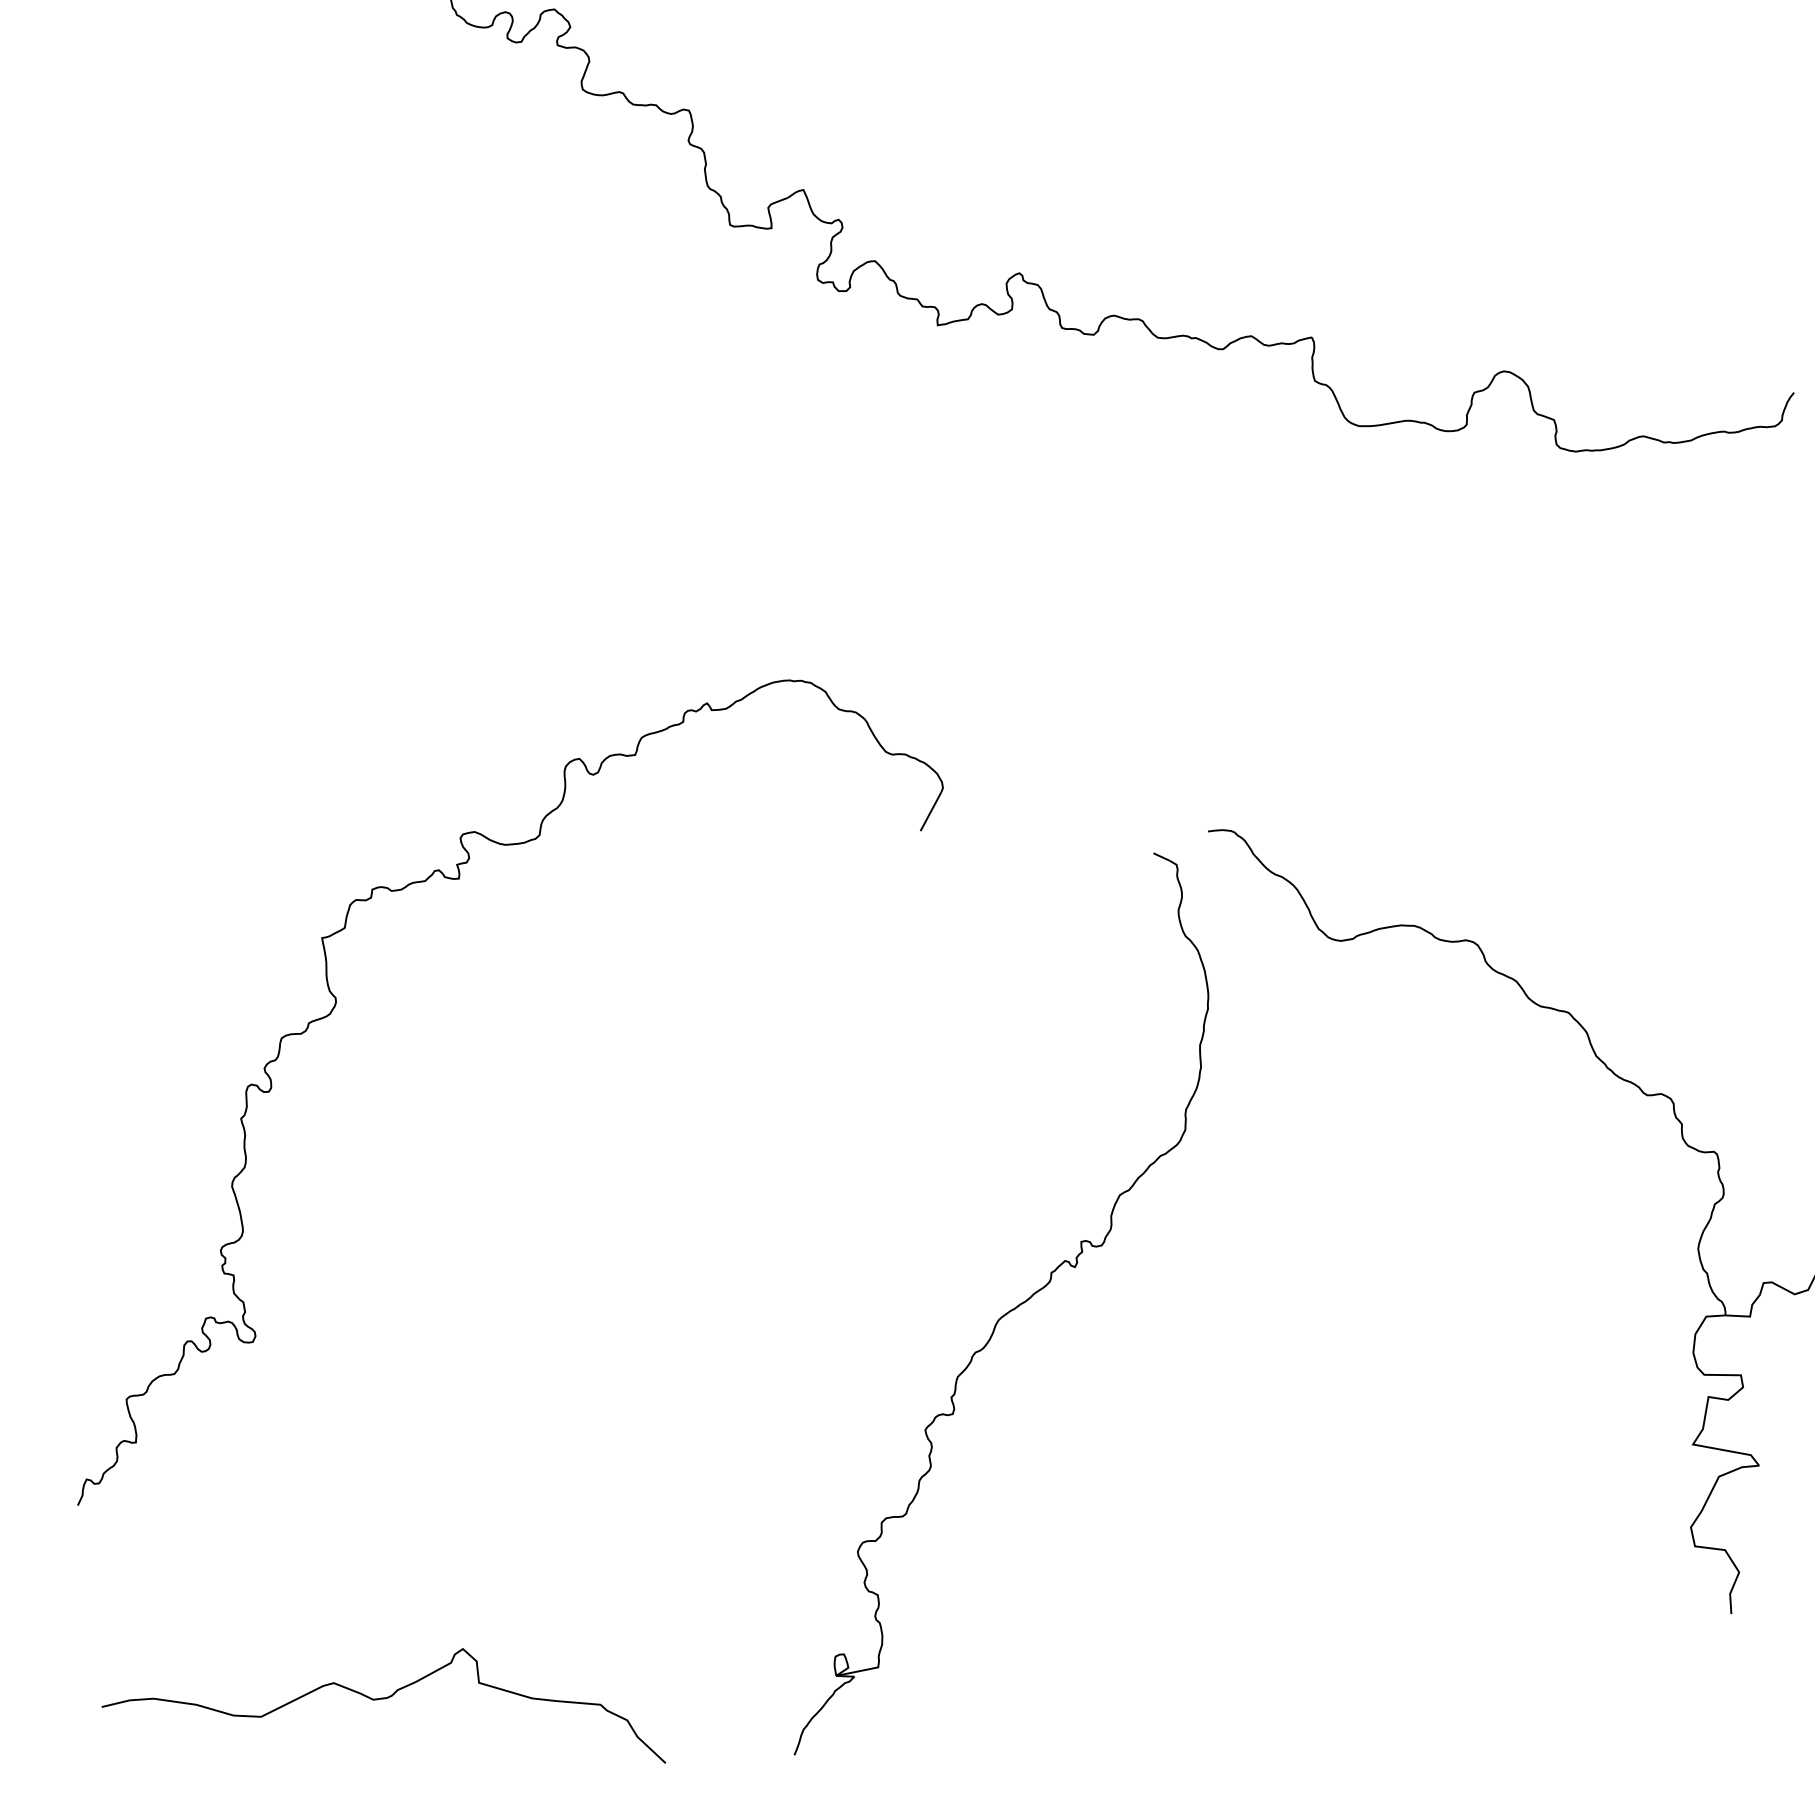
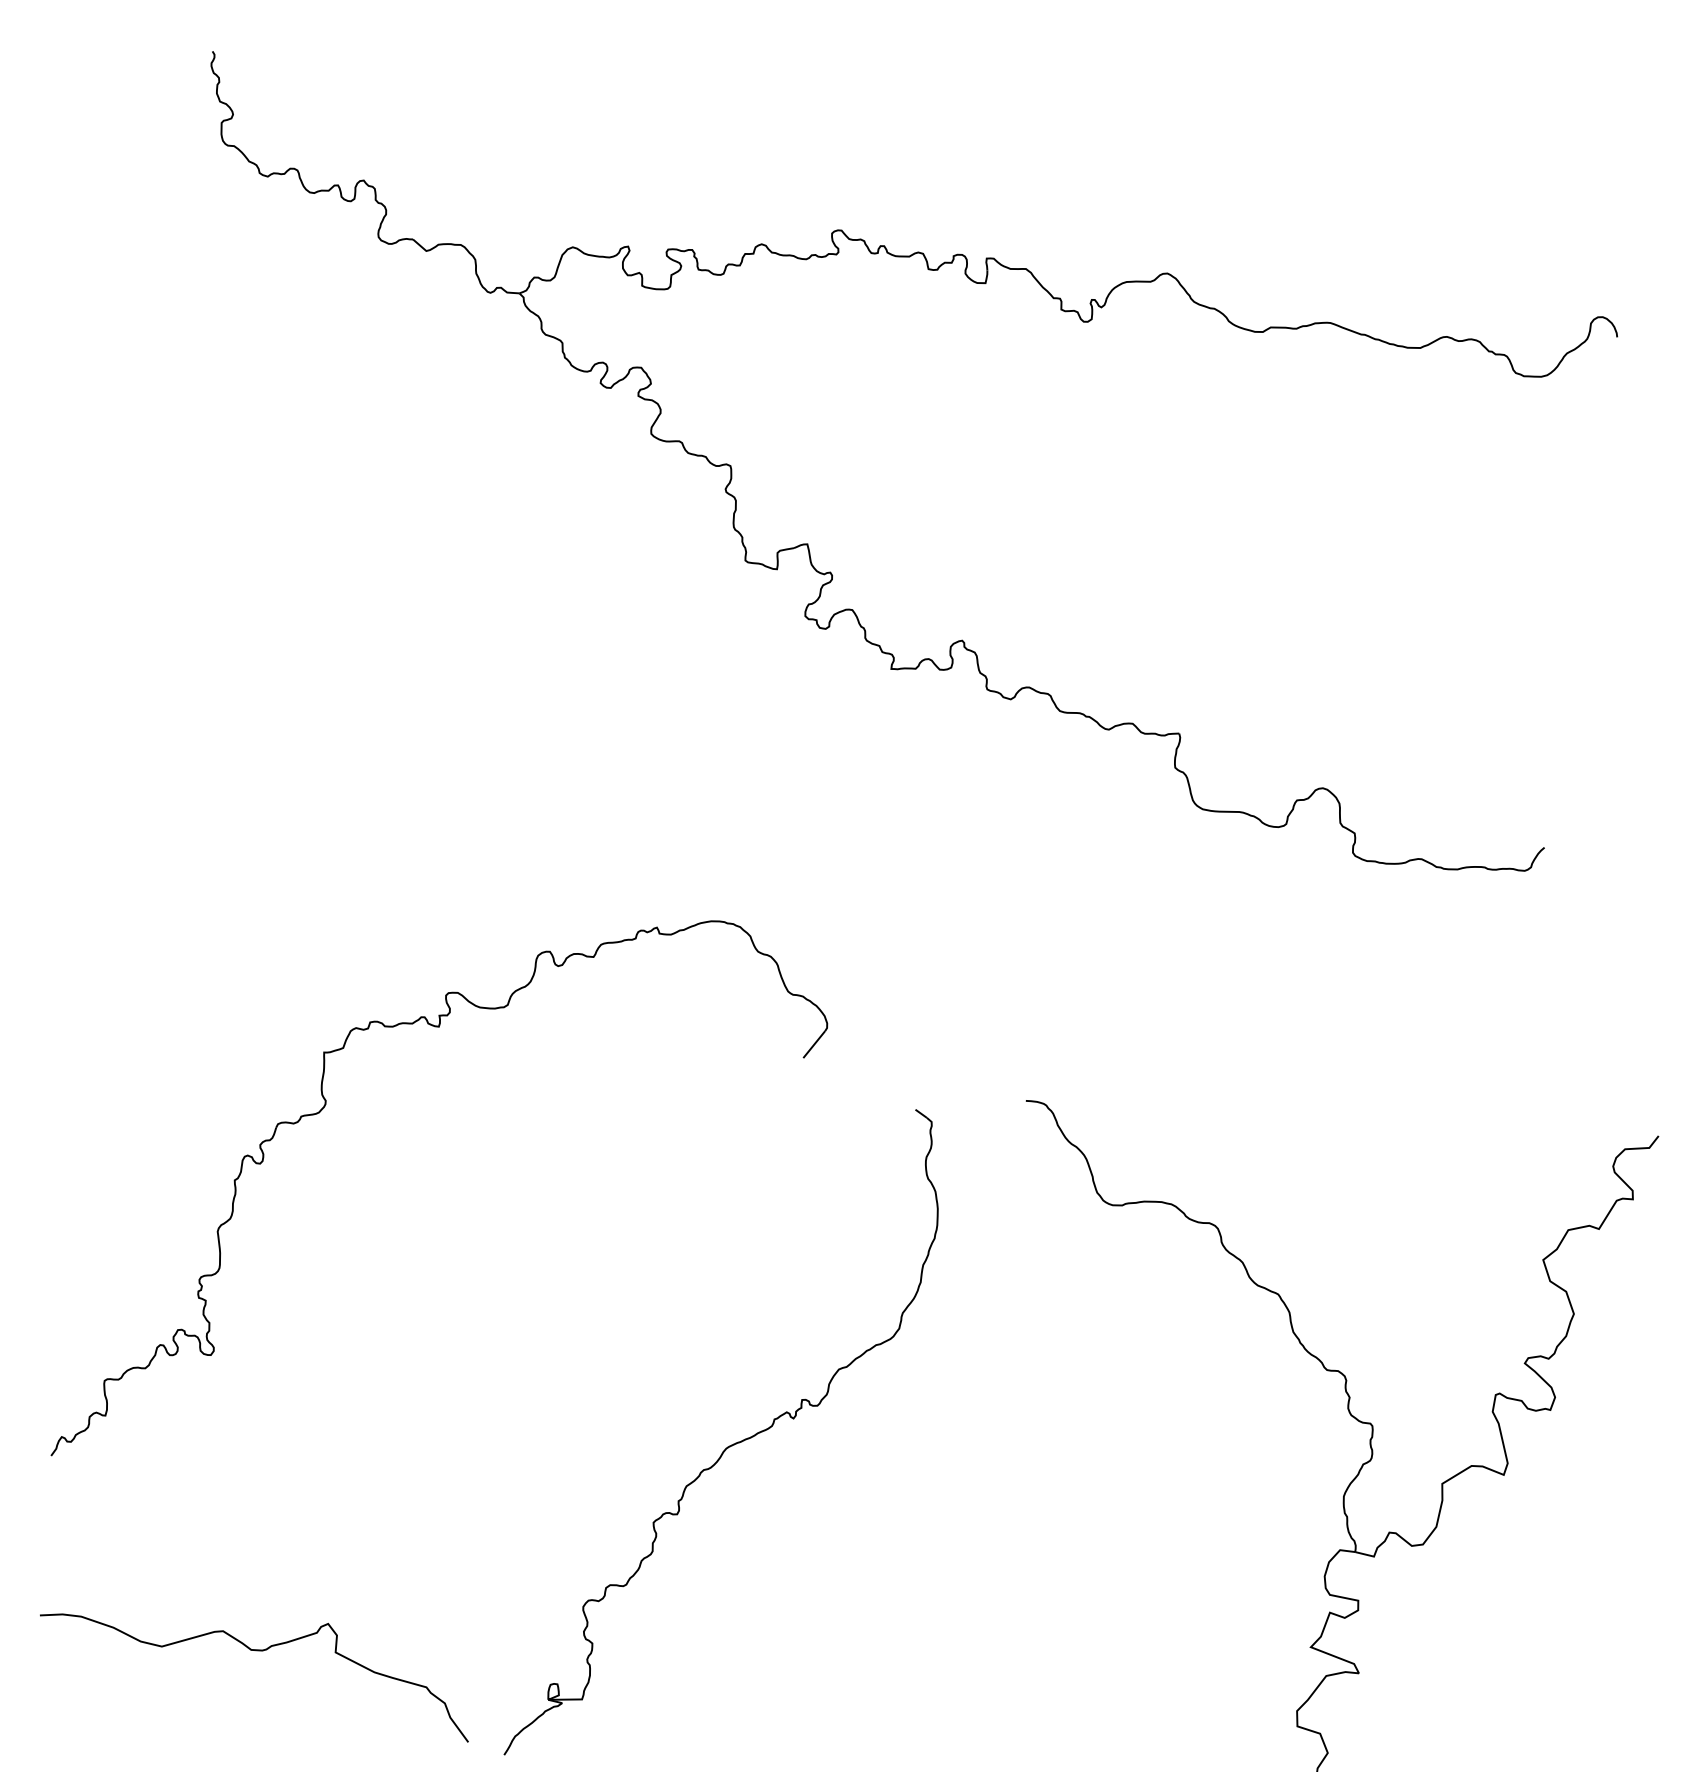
part: (999, 1317) -> (727, 1446), moved

